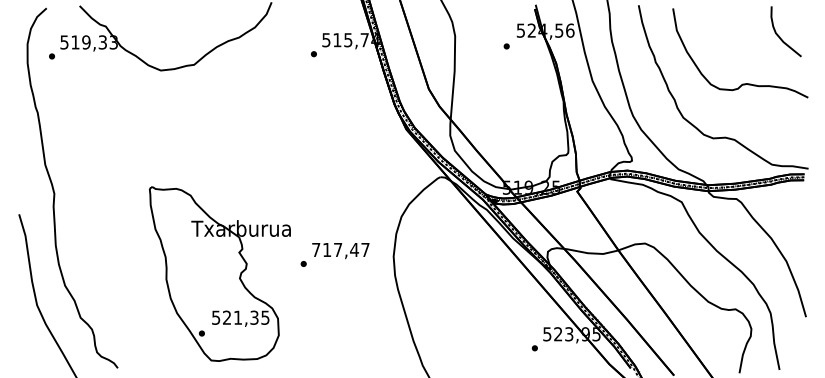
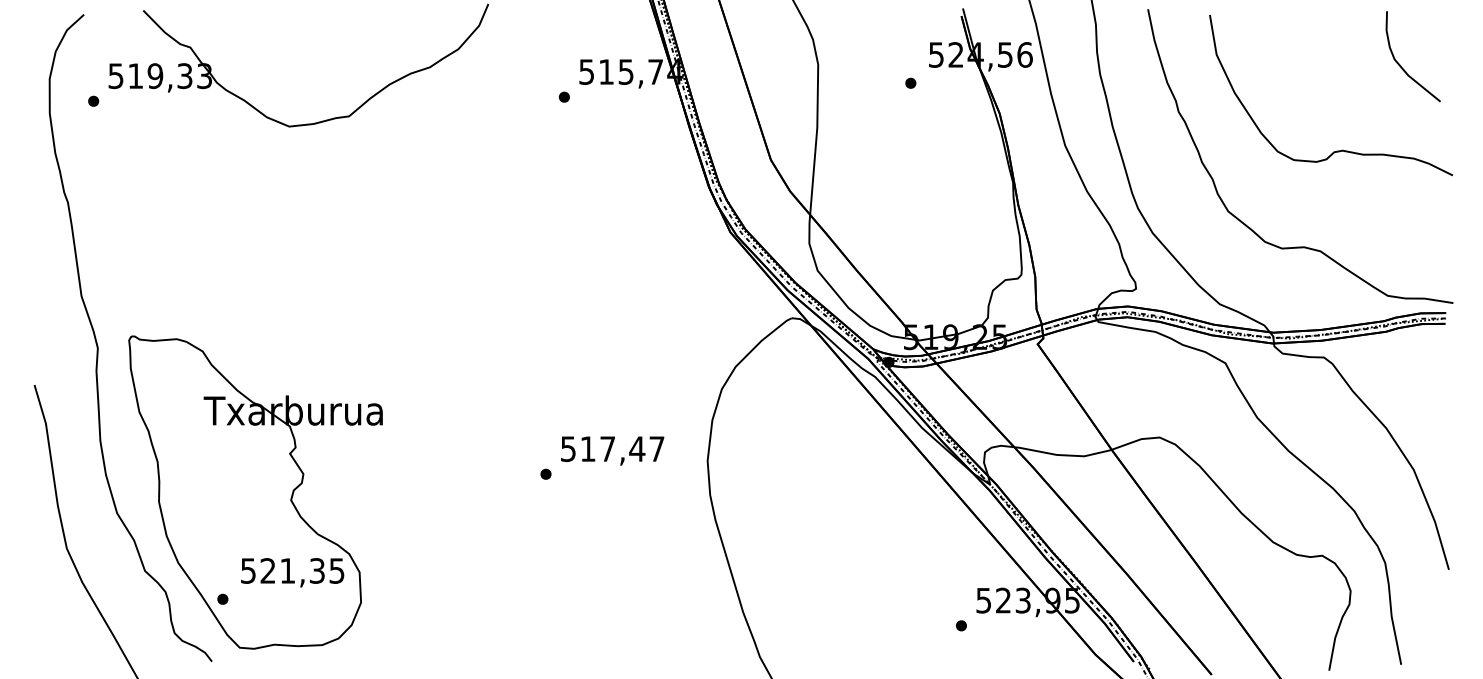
text: (316, 250) -> (568, 450), 717,47 -> 517,47
part: (219, 273) -> (254, 491), moved

